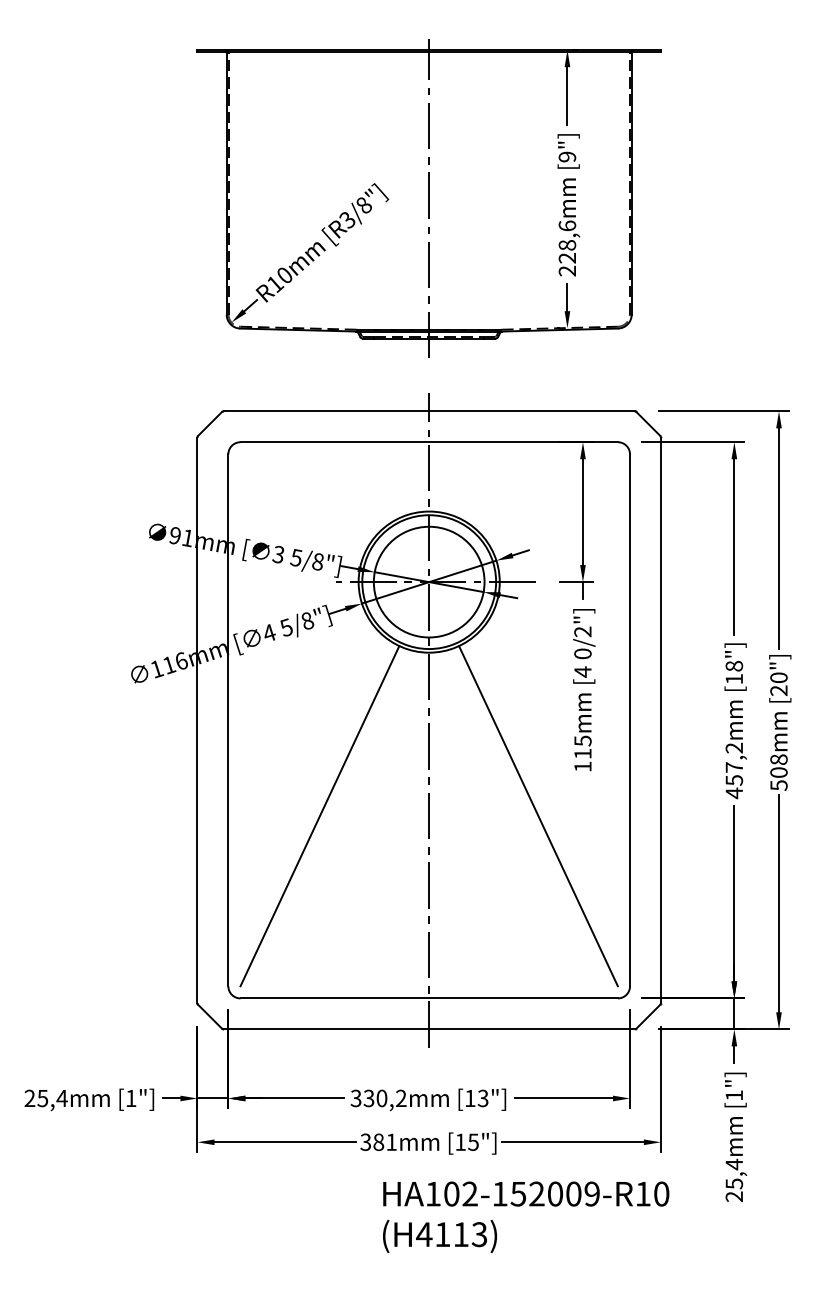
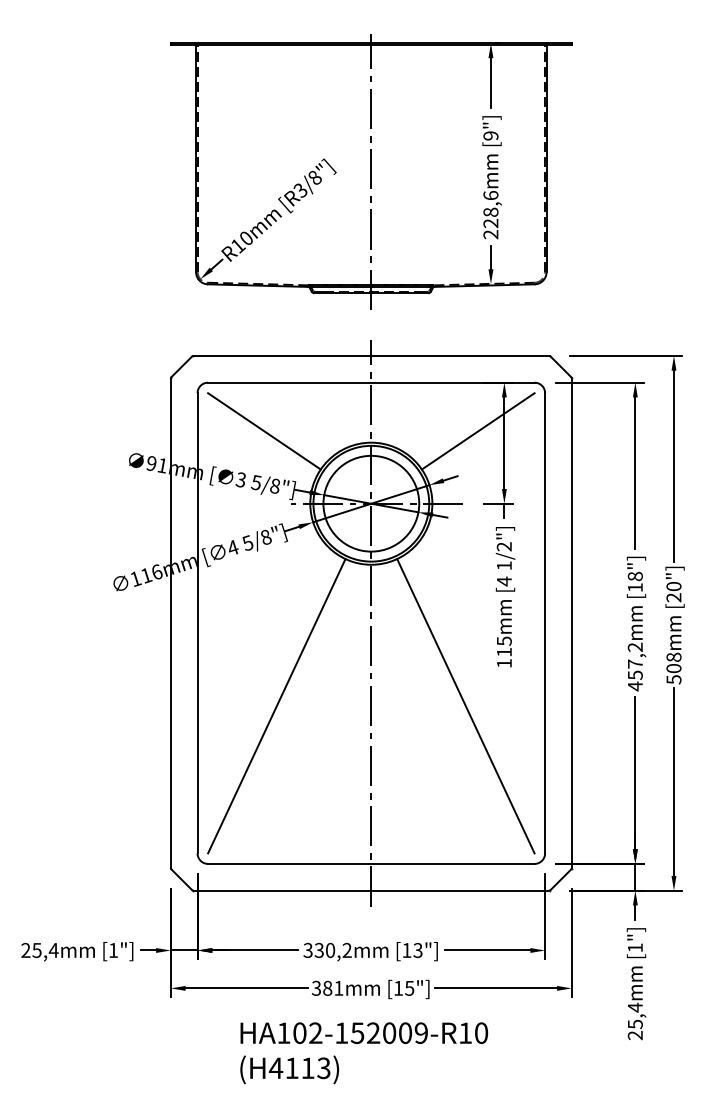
line: (305, 498) -> (264, 431), added
line: (551, 498) -> (477, 431), added
text: (581, 653) -> (503, 565), 0/2"] -> 1/2"]
text: (526, 1217) -> (364, 1053), moved

